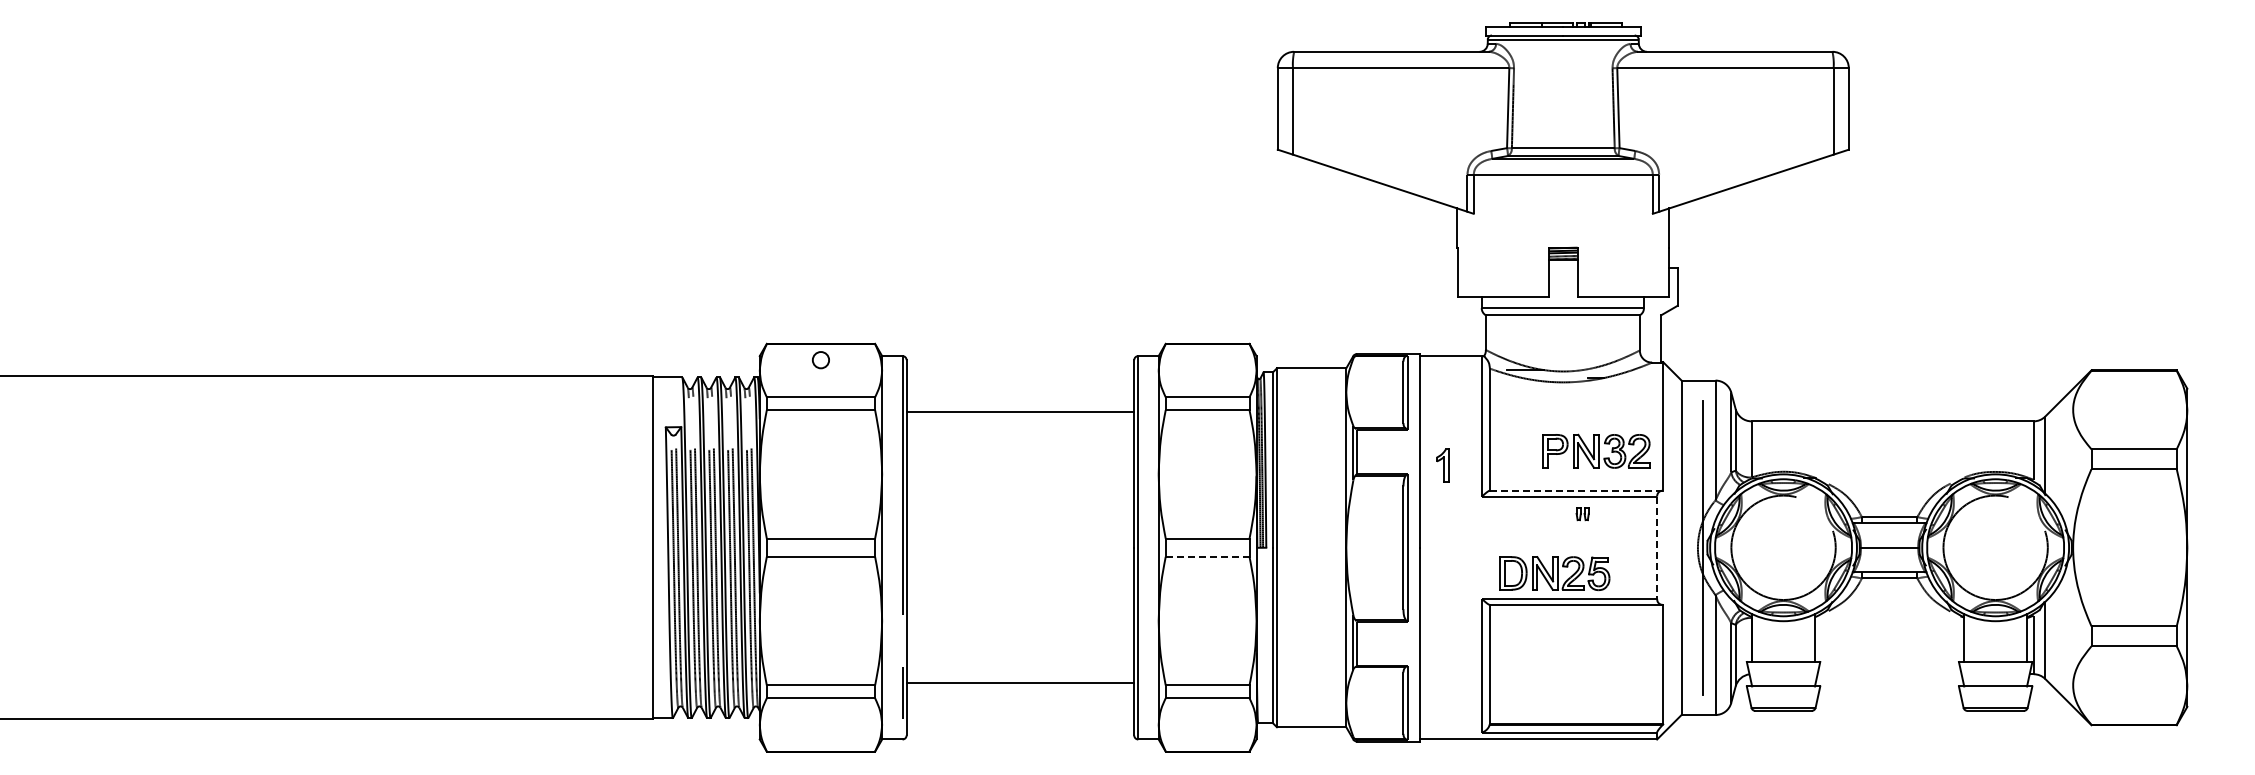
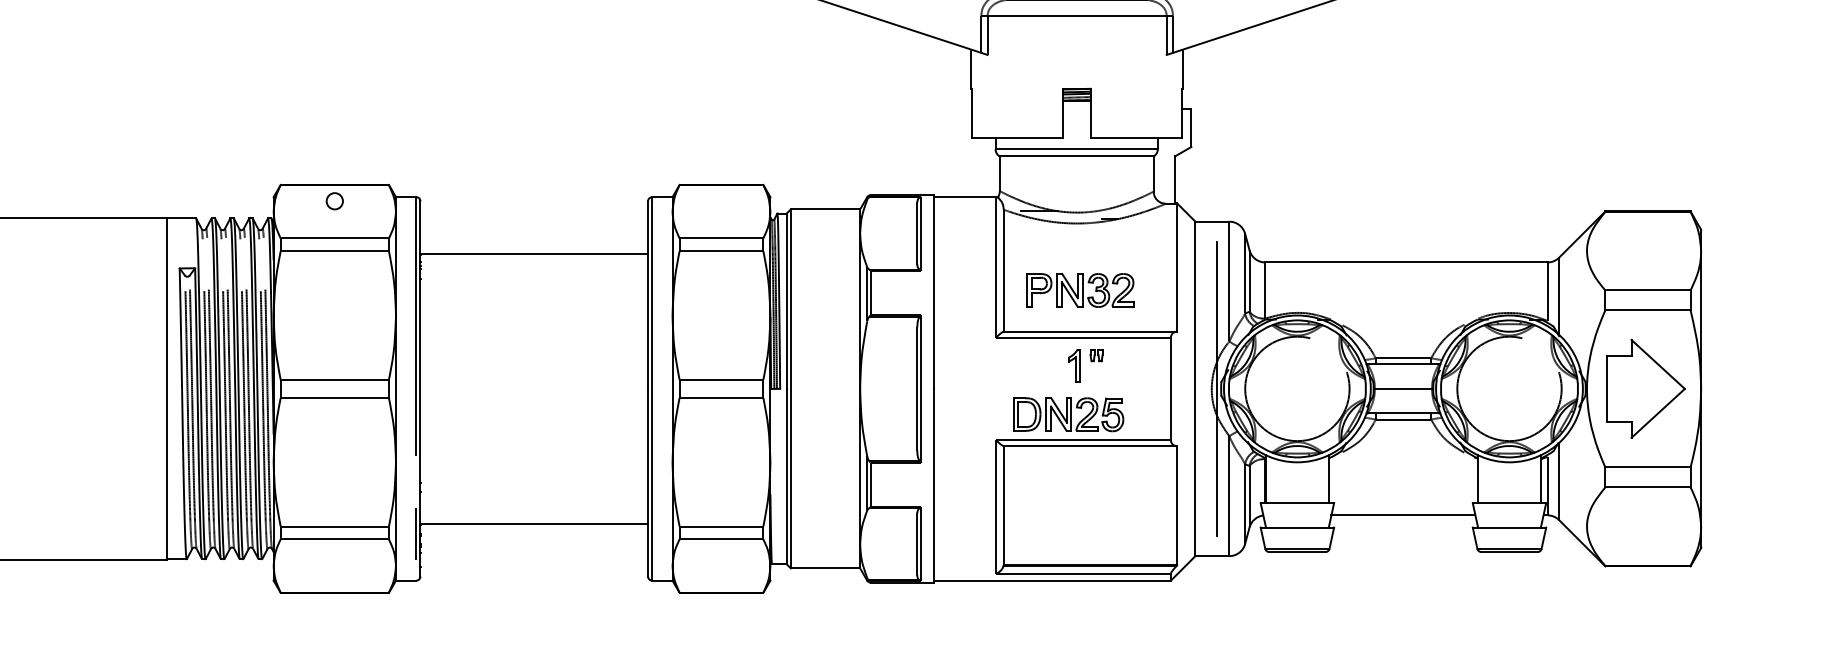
part: (1596, 450) -> (1080, 289), moved
part: (1442, 465) -> (1074, 365), moved
line: (1576, 490) -> (1090, 331), dashed -> solid
part: (2132, 547) -> (1646, 388), added
line: (1657, 548) -> (1171, 389), dashed -> solid
line: (1207, 556) -> (721, 397), dashed -> solid
line: (1889, 674) -> (1403, 515), added

